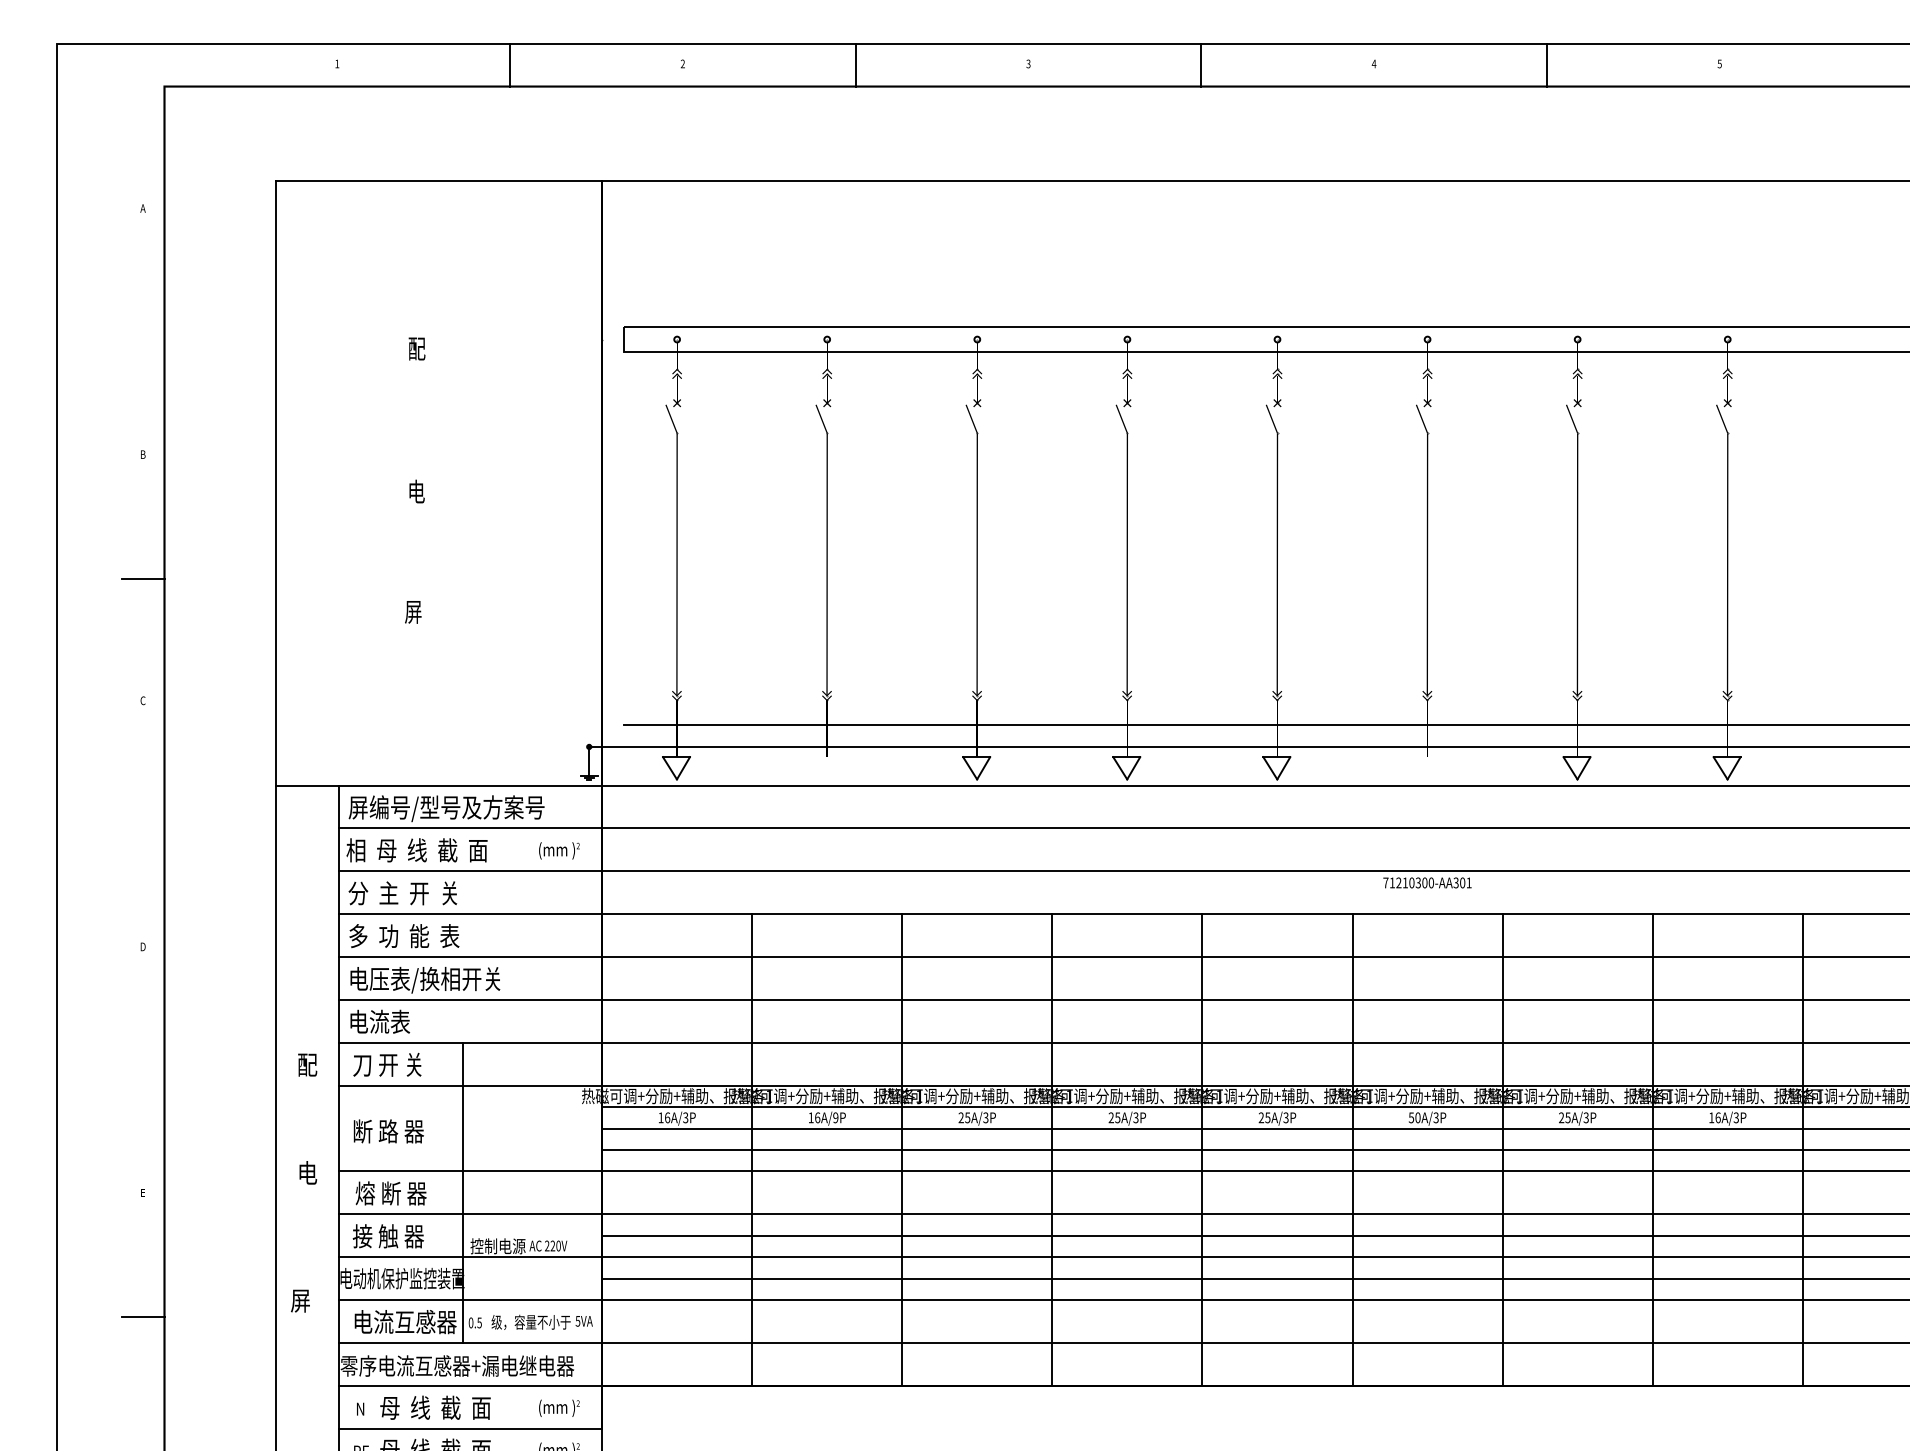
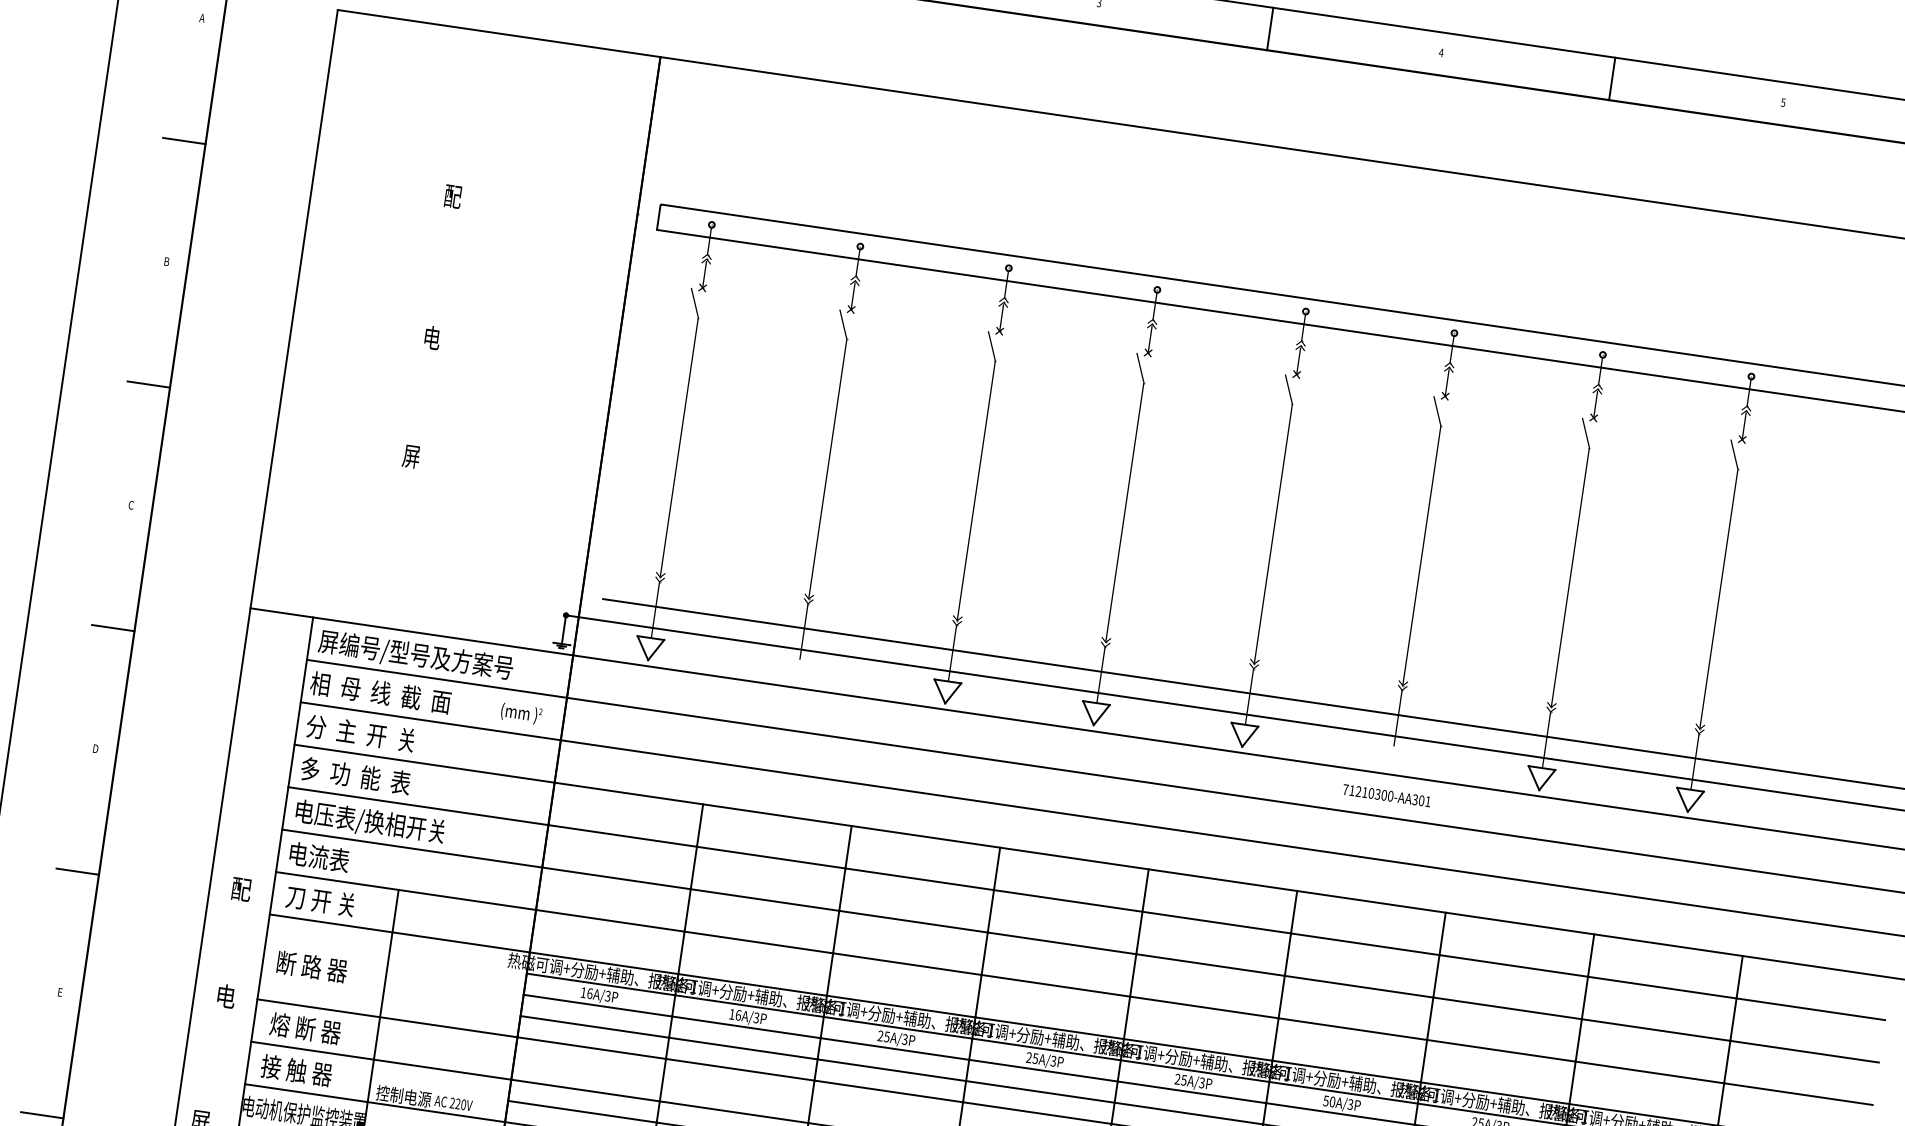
line: (142, 332) -> (183, 140), added
line: (142, 824) -> (112, 627), added
text: (1427, 882) -> (1386, 795), moved
line: (142, 1071) -> (77, 872), added
text: (835, 1118) -> (756, 1018), 16A/9P -> 16A/3P

